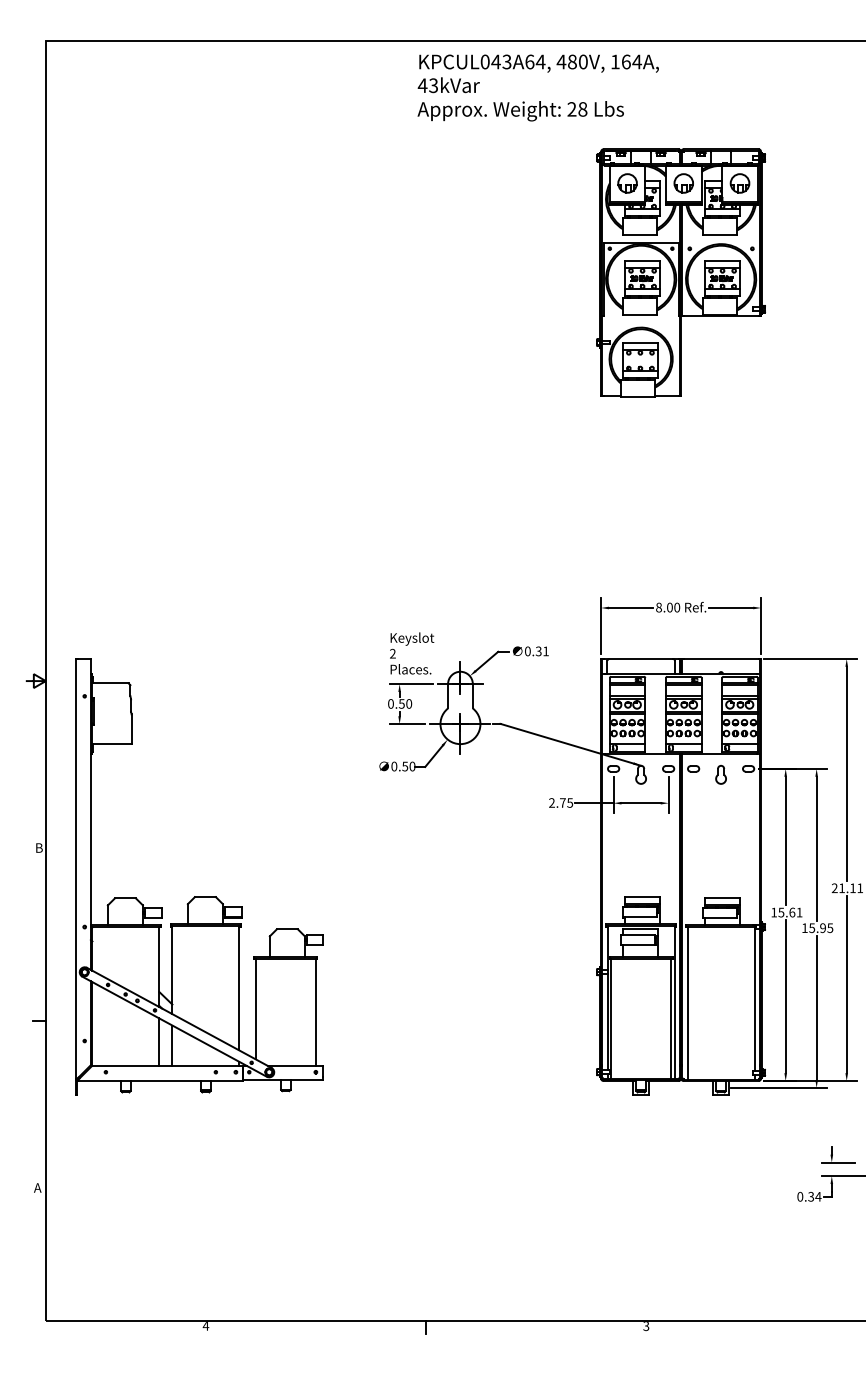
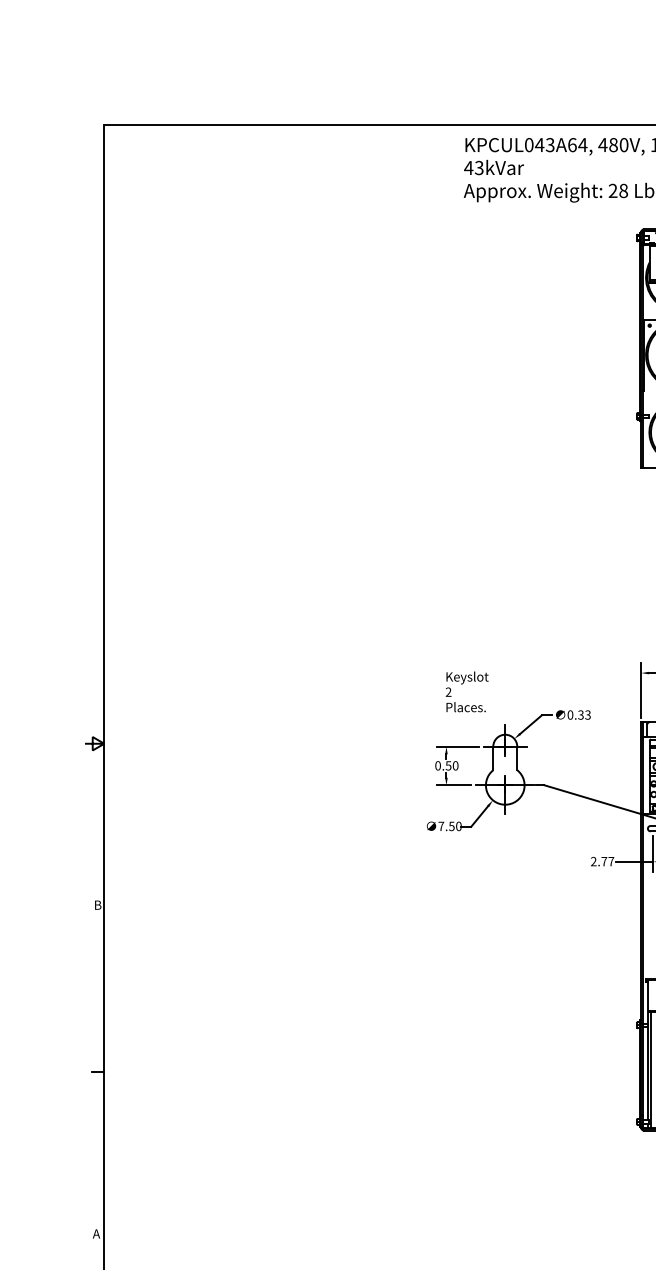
text: (545, 651) -> (587, 715), 0.31 -> 0.33
text: (412, 653) -> (467, 691), moved
text: (394, 766) -> (441, 826), 0.50 -> 7.50
text: (570, 802) -> (611, 861), 2.75 -> 2.77
part: (199, 896) -> (252, 952), removed

